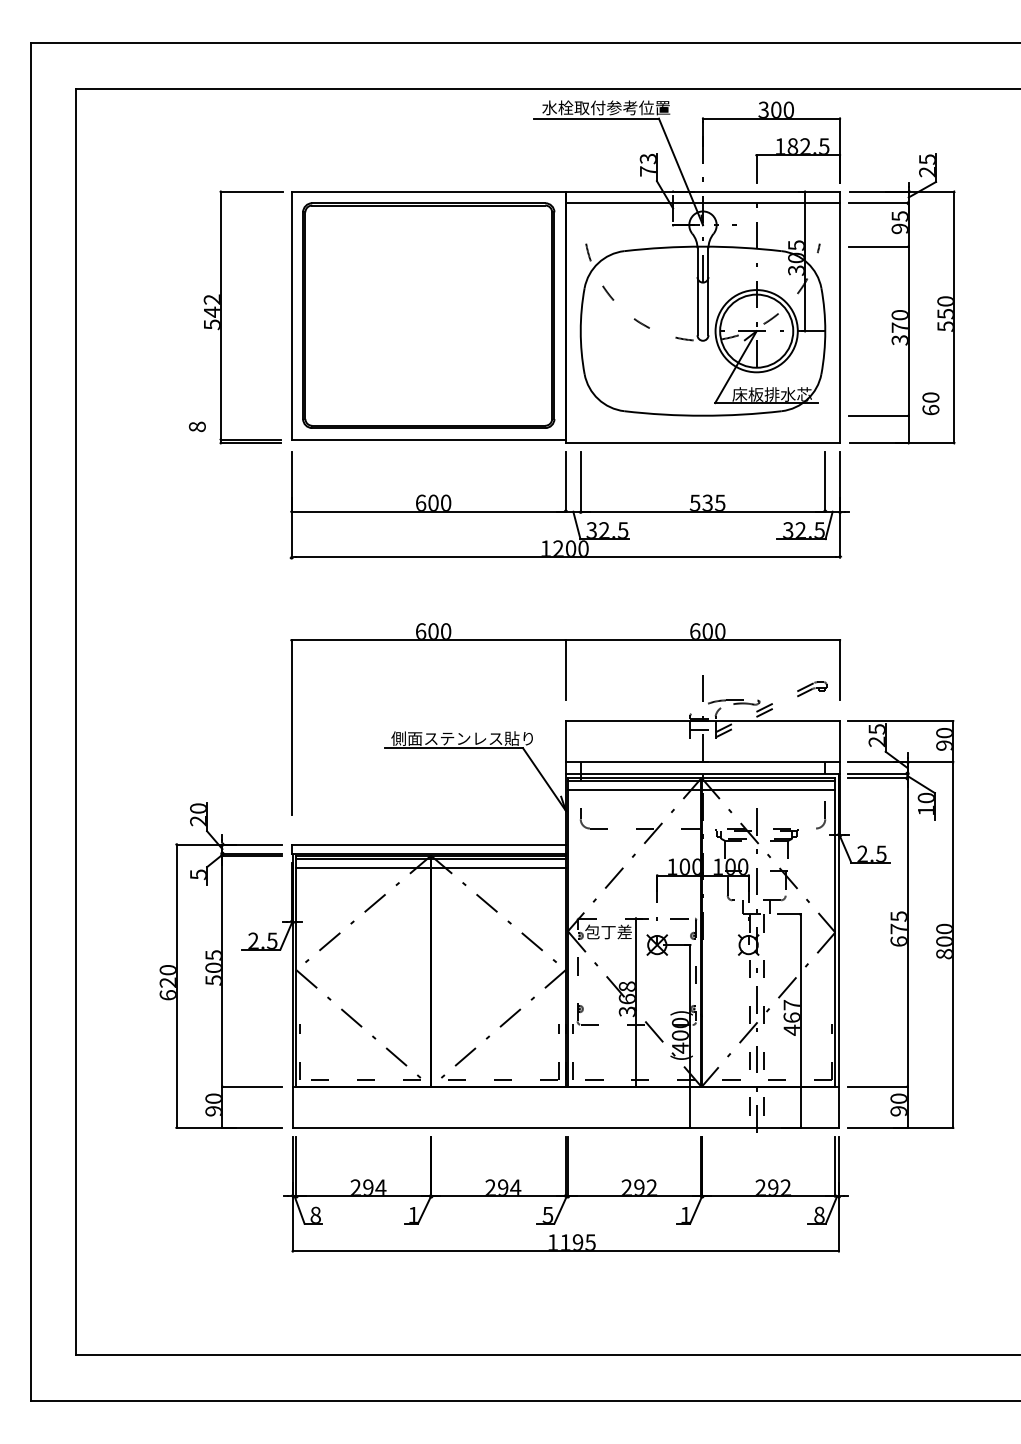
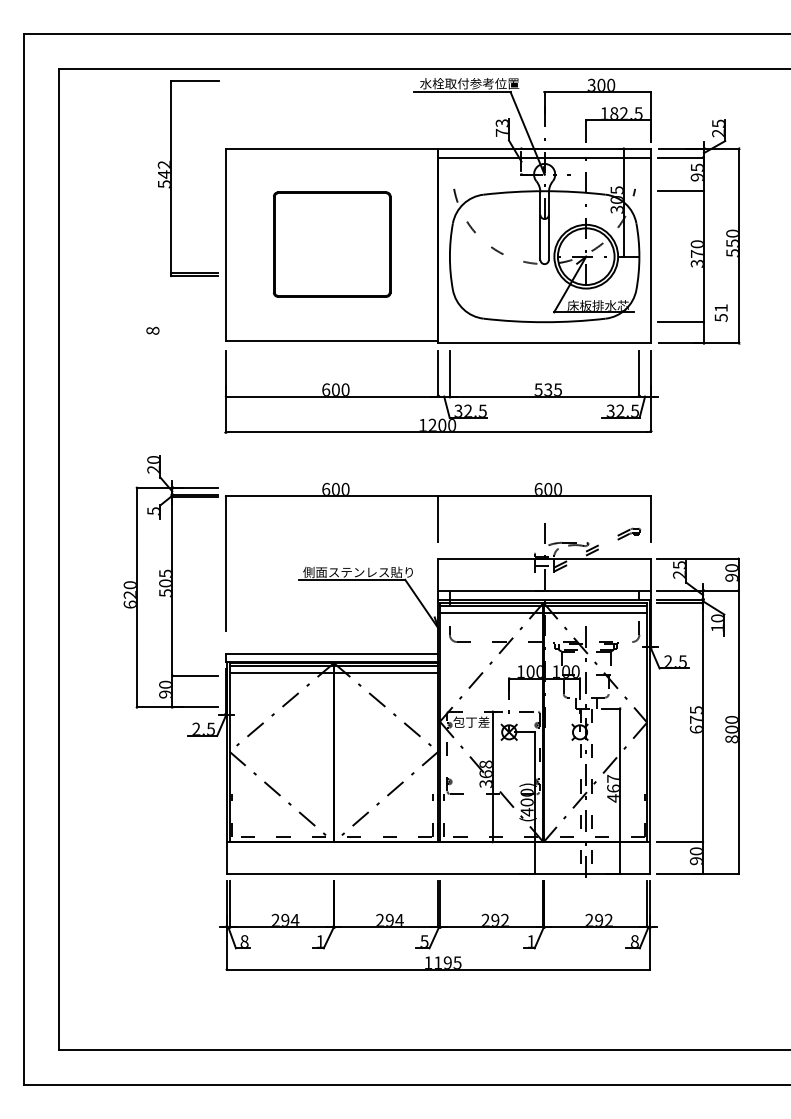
part: (428, 315) -> (331, 244), size x0.6
part: (221, 317) -> (171, 178), moved
text: (930, 403) -> (720, 312), 60 -> 51
part: (220, 965) -> (170, 581), moved

